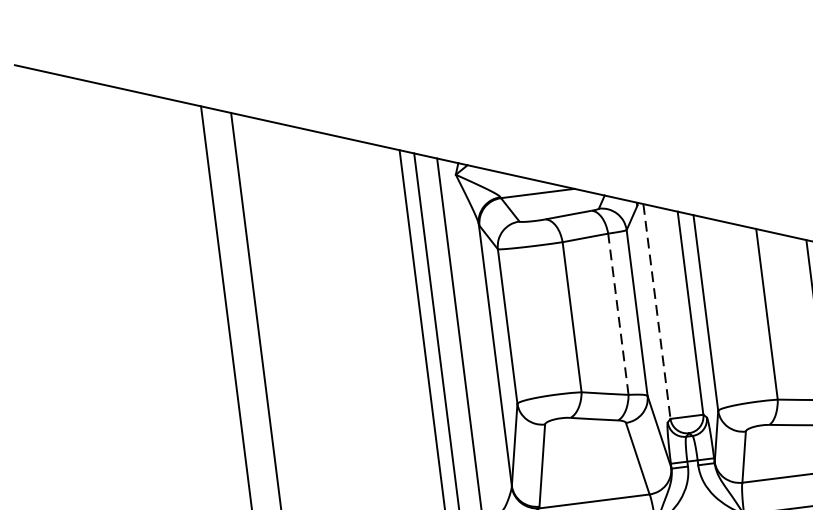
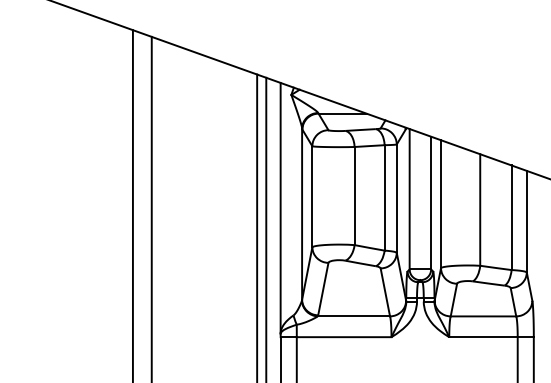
line: (656, 311) -> (409, 199), dashed -> solid
line: (618, 313) -> (384, 197), dashed -> solid

